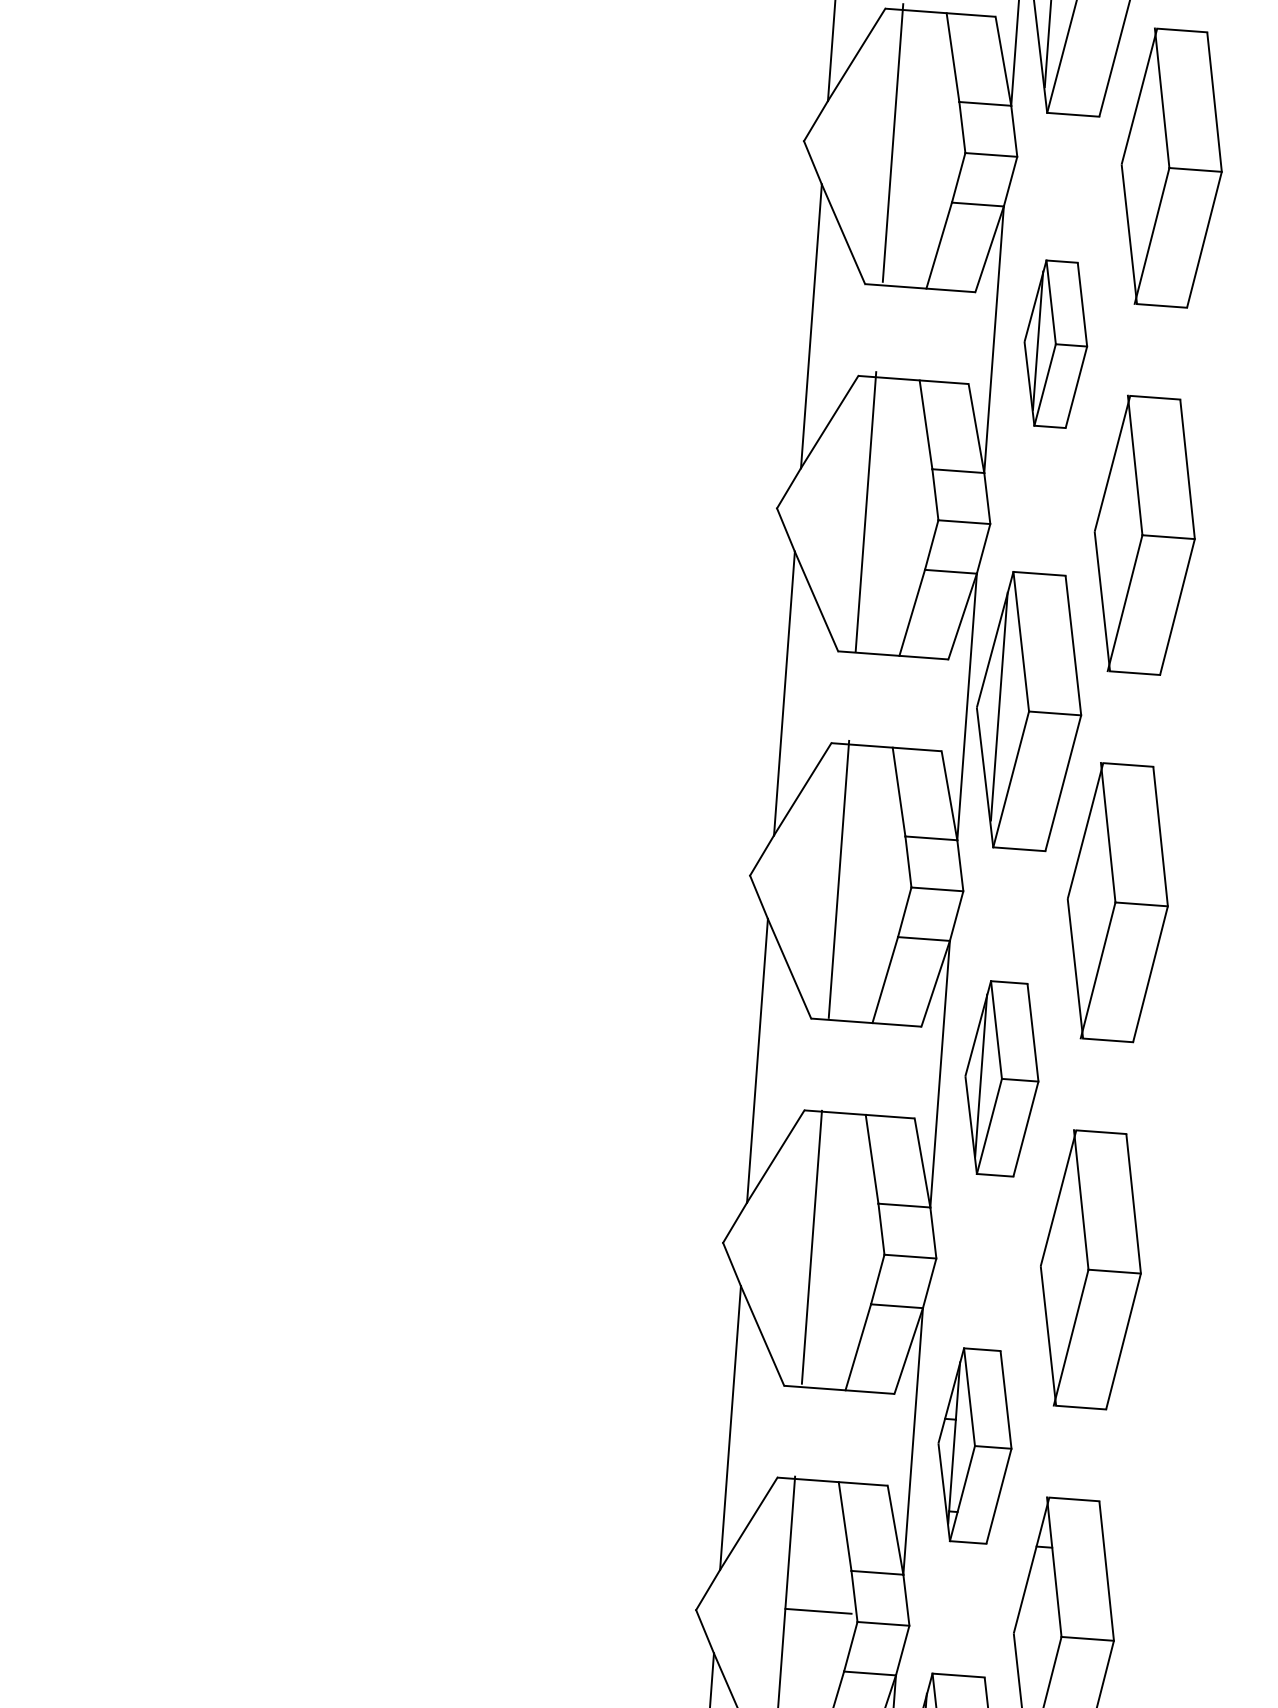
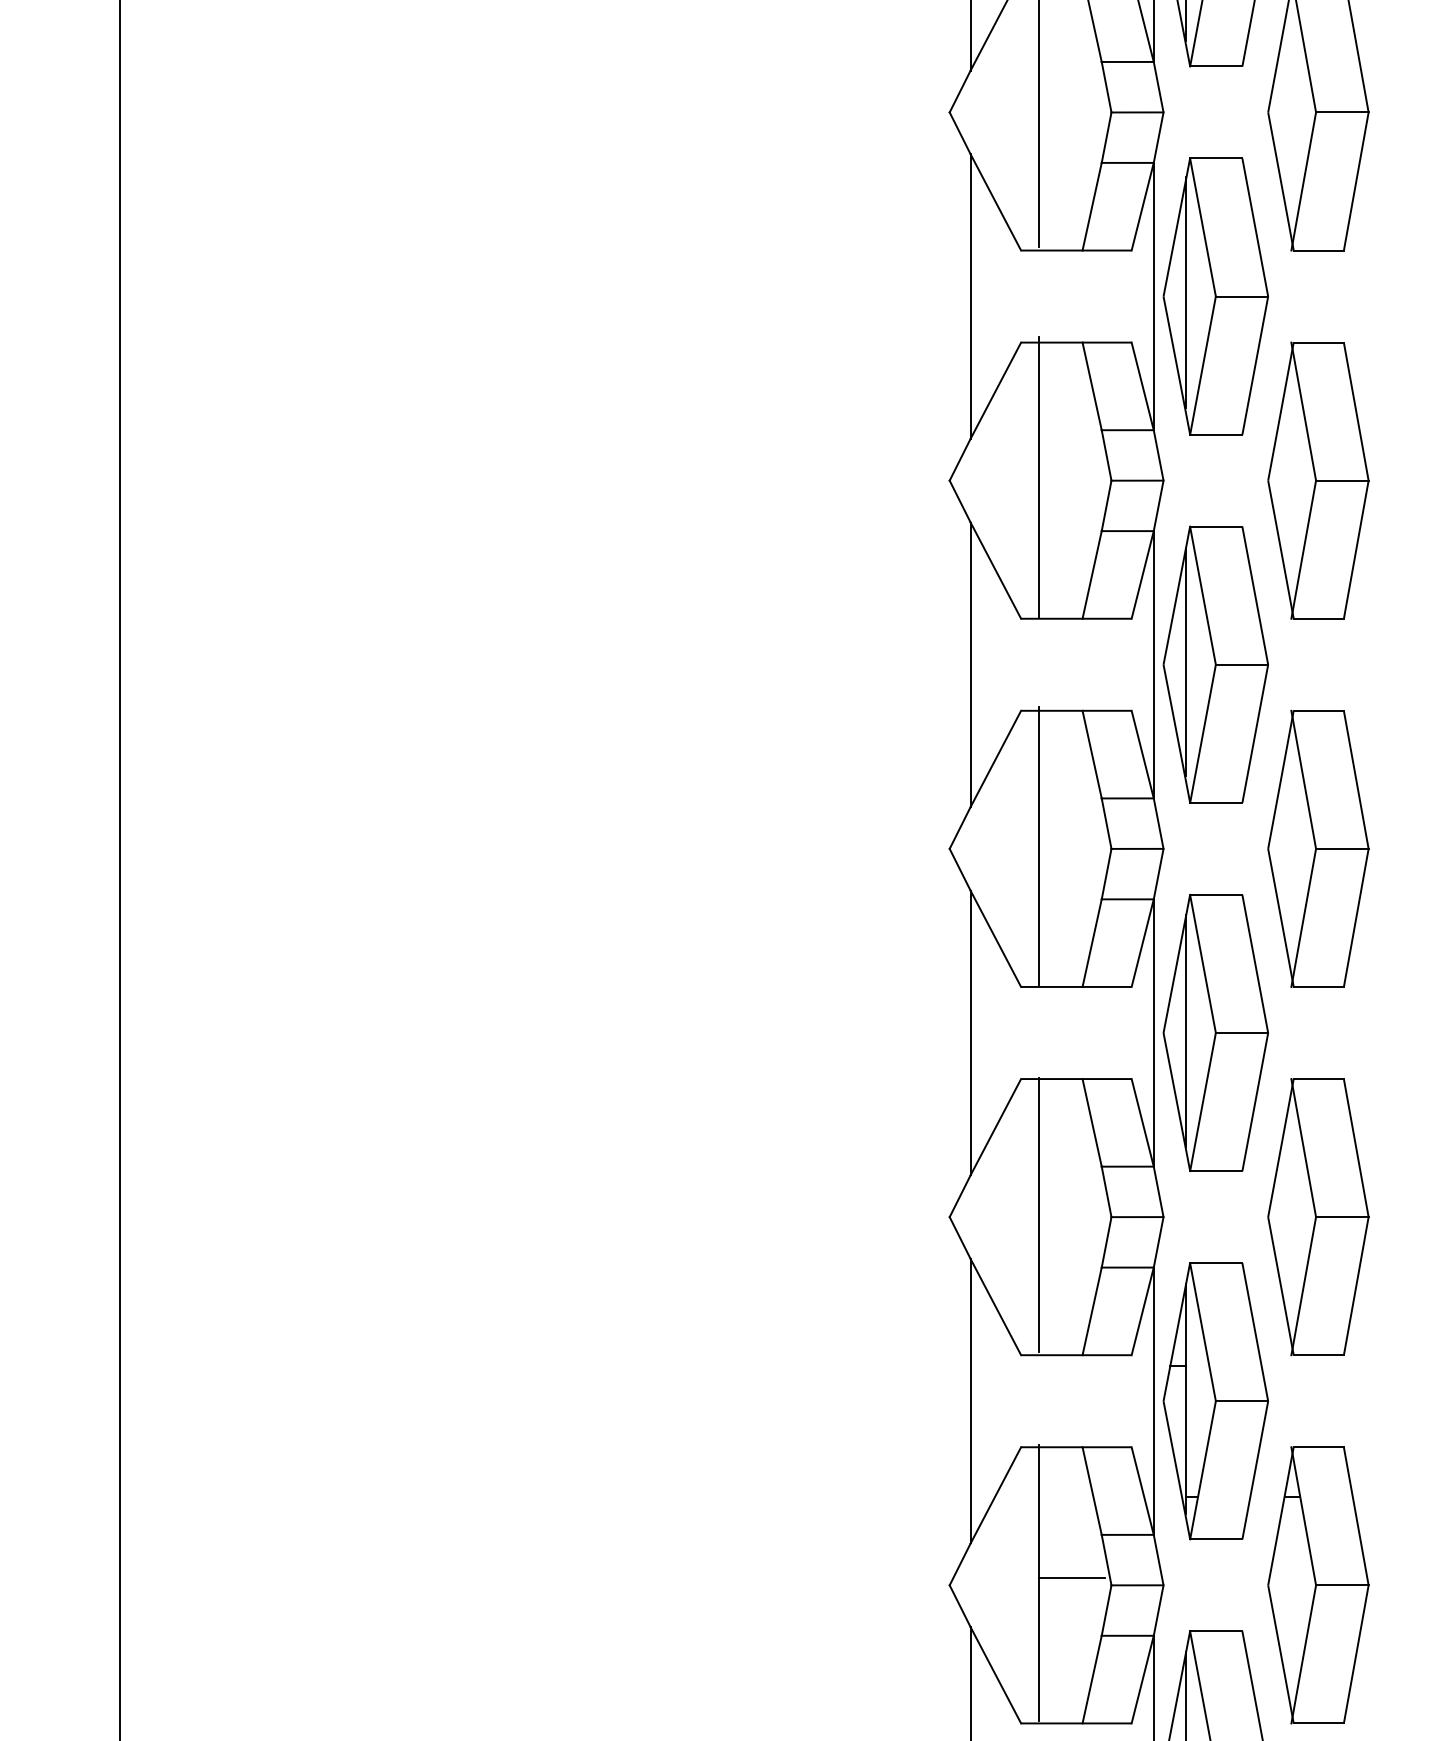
part: (1055, 344) -> (1215, 296), size x1.67
part: (1001, 1079) -> (1215, 1033), size x1.43
part: (974, 1446) -> (1215, 1401), size x1.43

